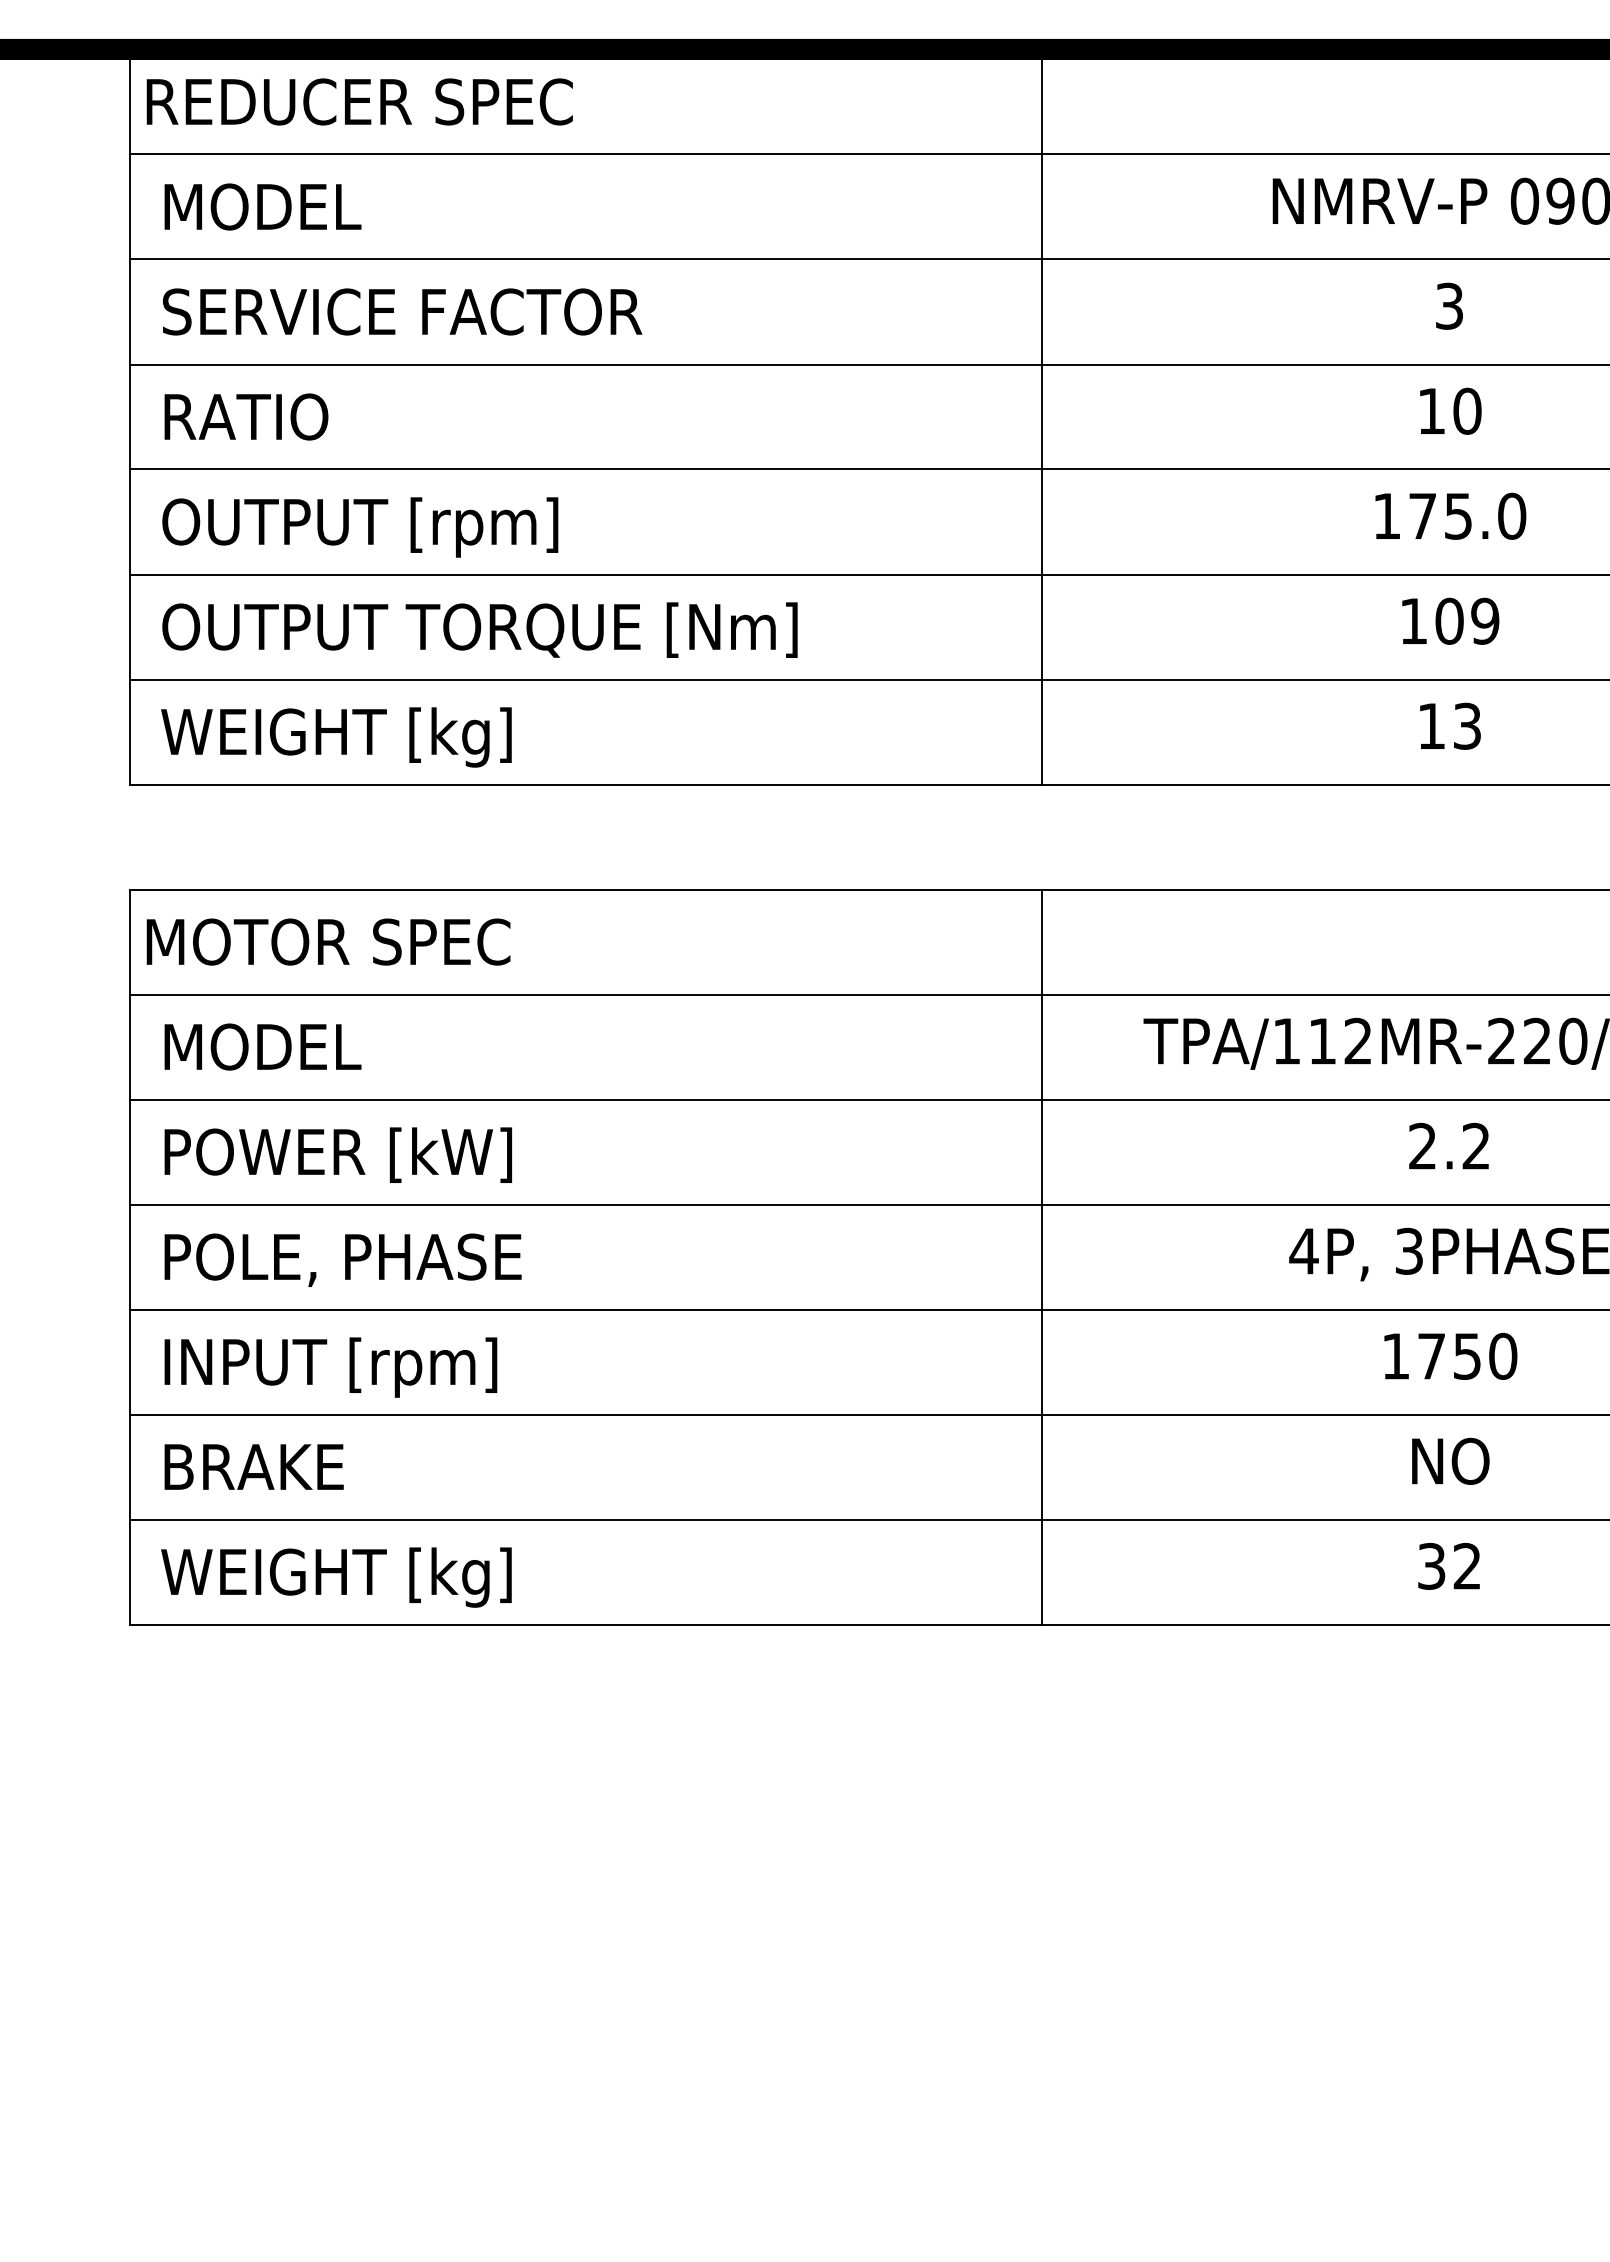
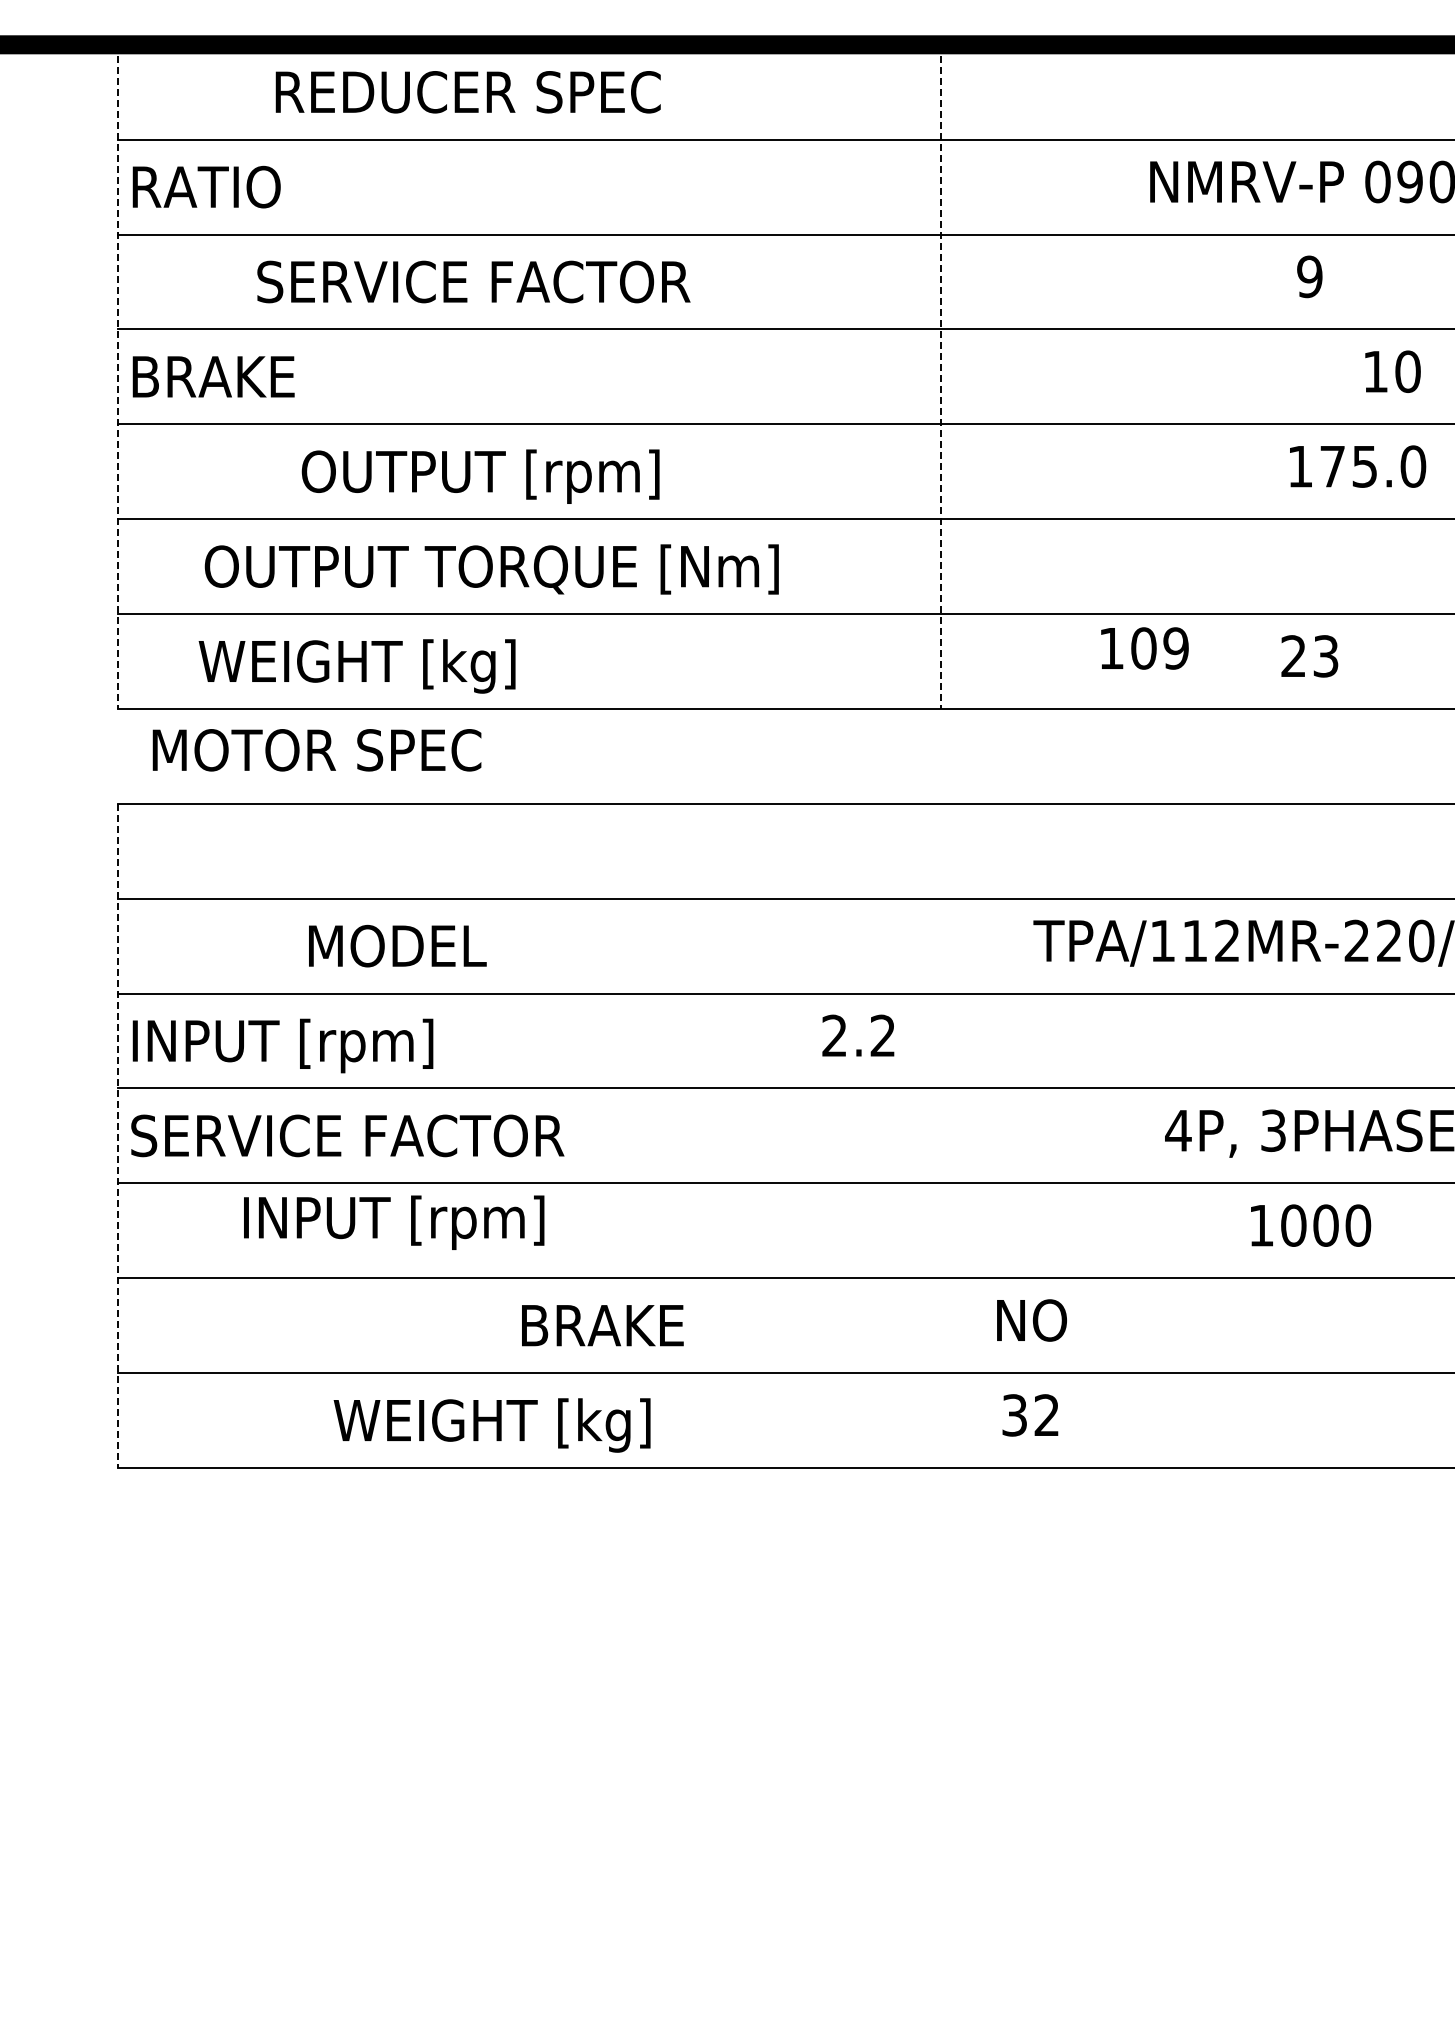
text: (358, 102) -> (467, 92), moved
text: (253, 206) -> (229, 186), MODEL -> RATIO
text: (1449, 305) -> (1309, 276), 3 -> 9
text: (402, 311) -> (473, 281), moved
text: (1450, 411) -> (1392, 371), moved
text: (237, 416) -> (214, 376), RATIO -> BRAKE
line: (129, 417) -> (117, 377), solid -> dashed
line: (1041, 417) -> (941, 377), solid -> dashed
text: (1451, 516) -> (1358, 466), moved
text: (360, 527) -> (480, 476), moved
text: (1450, 621) -> (1144, 648), moved
text: (479, 630) -> (491, 569), moved
text: (1431, 725) -> (1293, 655), 13 -> 23
text: (335, 737) -> (356, 666), moved
text: (327, 942) -> (316, 750), moved
text: (262, 1046) -> (397, 945), moved
text: (1449, 1145) -> (858, 1035), moved
text: (329, 1157) -> (297, 1045), POWER [kW] -> INPUT [rpm]
line: (1041, 1256) -> (941, 1135), removed
line: (129, 1257) -> (117, 1136), solid -> dashed
text: (384, 1259) -> (347, 1138), POLE, PHASE -> SERVICE FACTOR
text: (1449, 1356) -> (1309, 1225), 1750 -> 1000
text: (331, 1367) -> (394, 1222), moved
text: (1450, 1461) -> (1031, 1320), moved
text: (253, 1466) -> (602, 1325), moved
text: (1449, 1566) -> (1030, 1415), moved
text: (335, 1577) -> (491, 1425), moved

